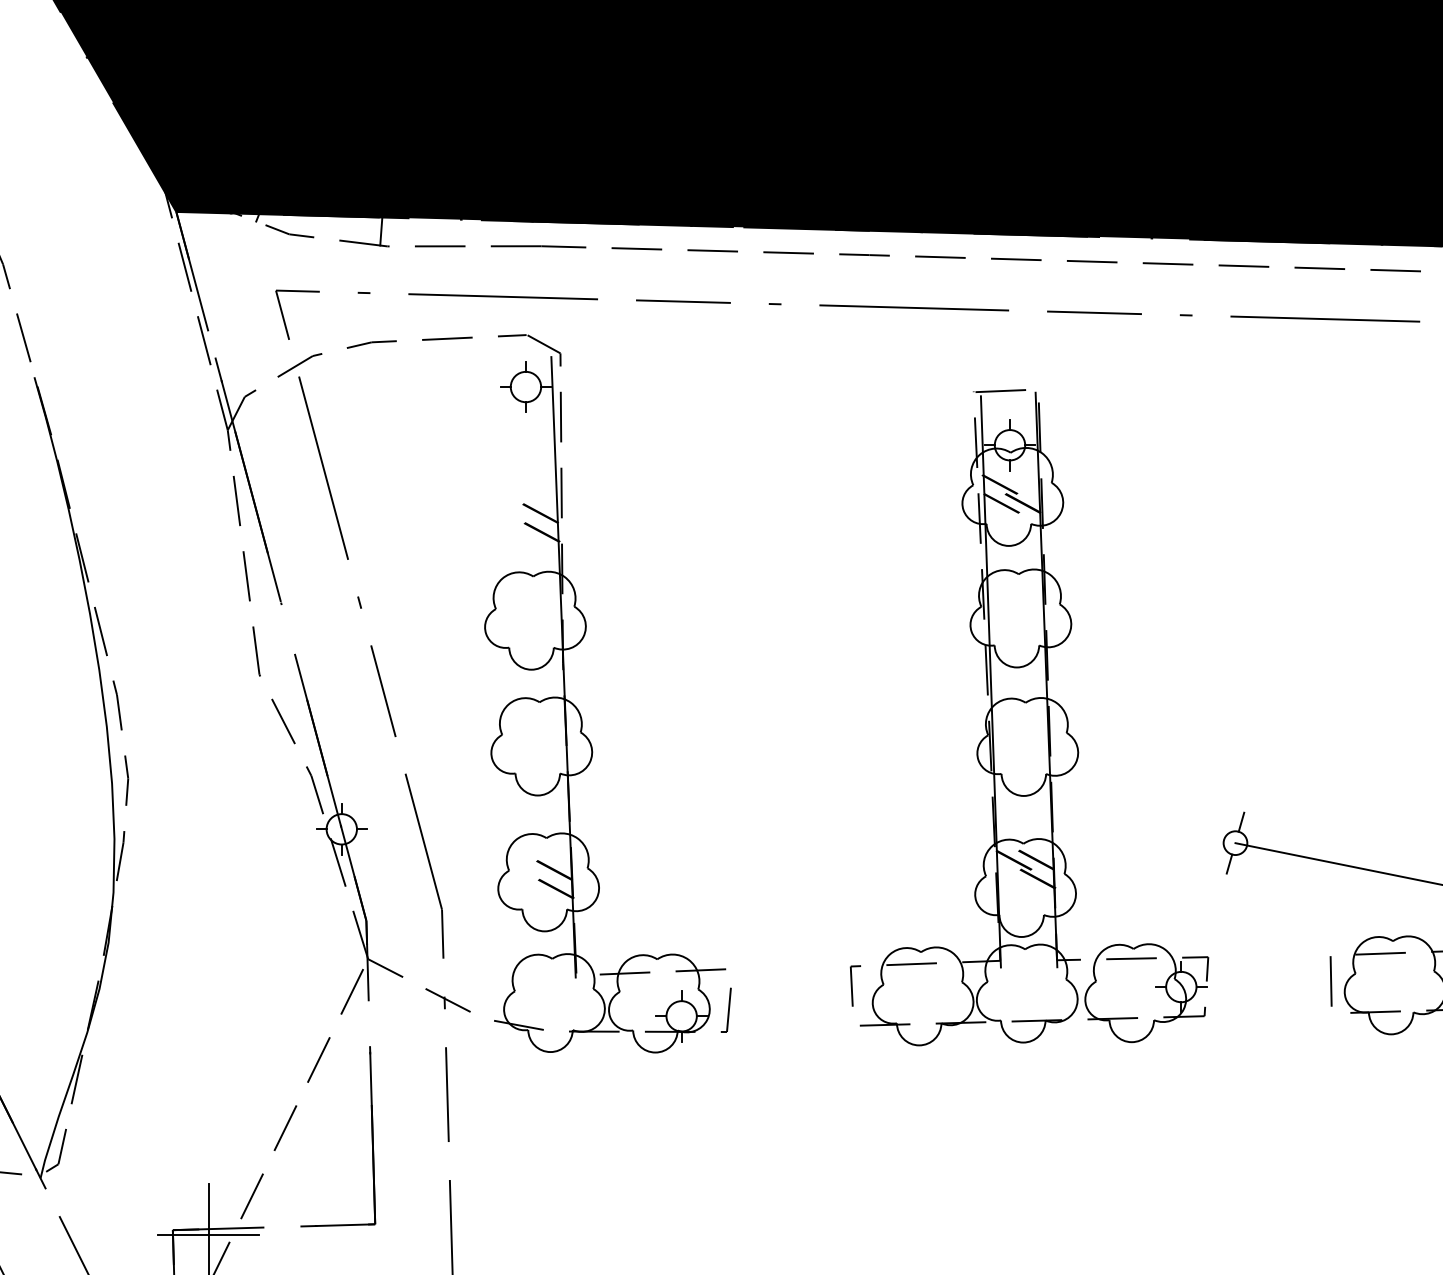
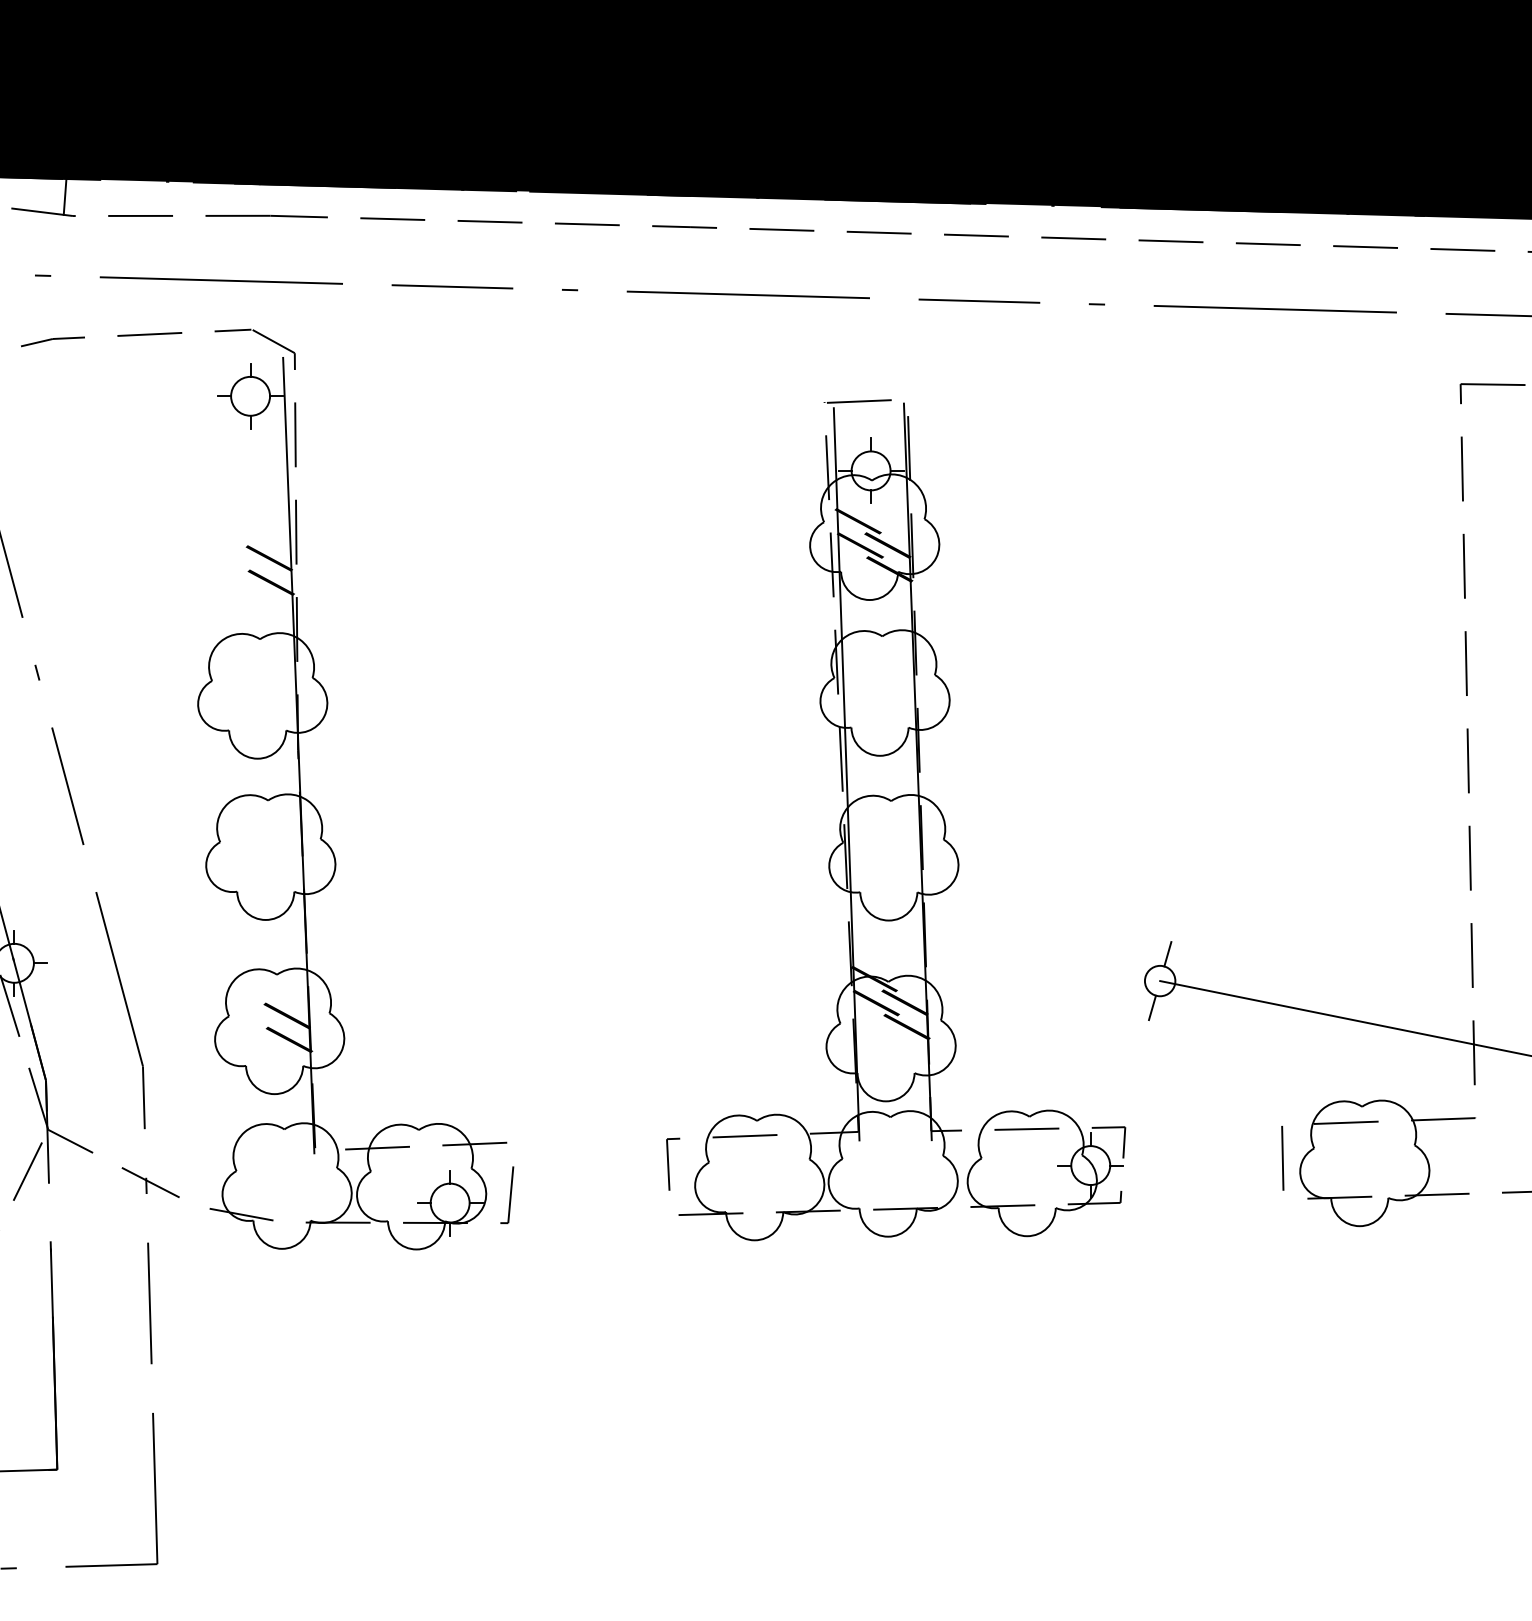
fill: (1024, 521) -> (889, 568), added
fill: (1012, 841) -> (874, 978), added

